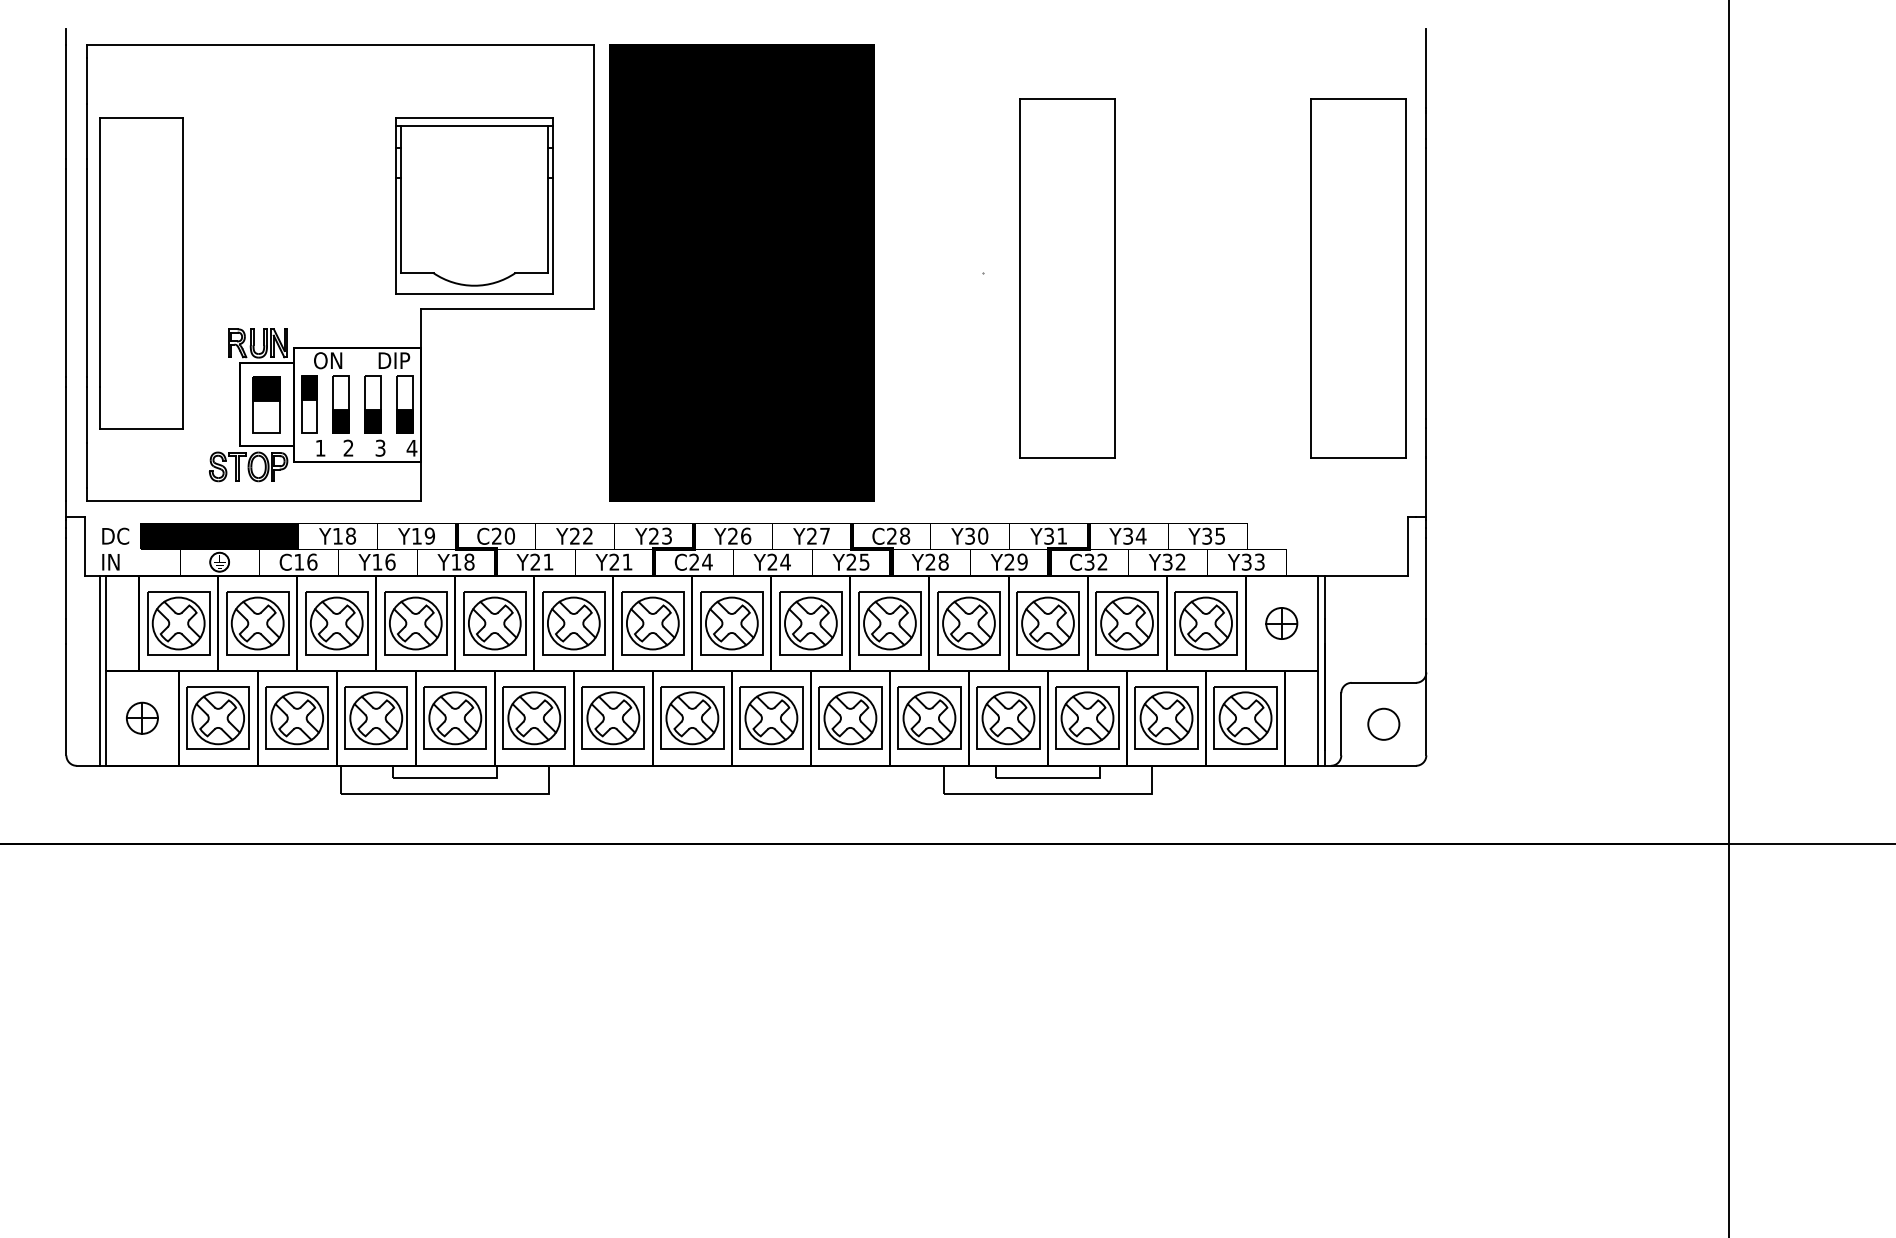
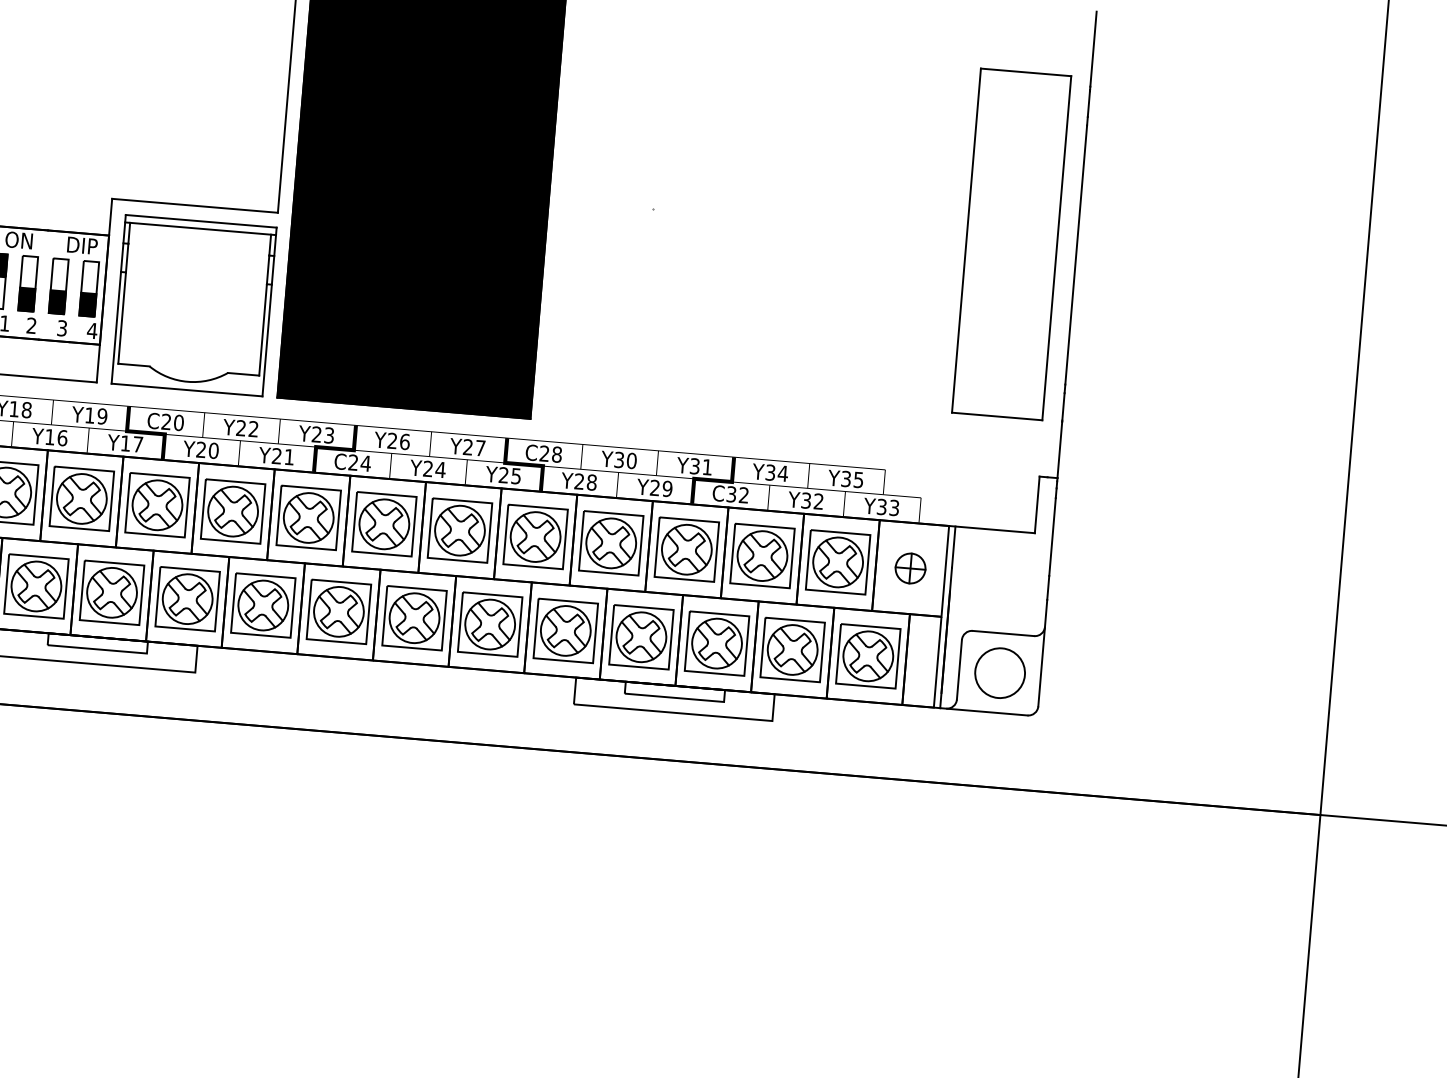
part: (474, 205) -> (194, 305), moved
part: (1067, 278) -> (733, 221), removed
text: (469, 561) -> (138, 443), Y18 -> Y17
text: (548, 561) -> (213, 450), Y21 -> Y20
circle: (1383, 724) -> (999, 673), size x1.67

